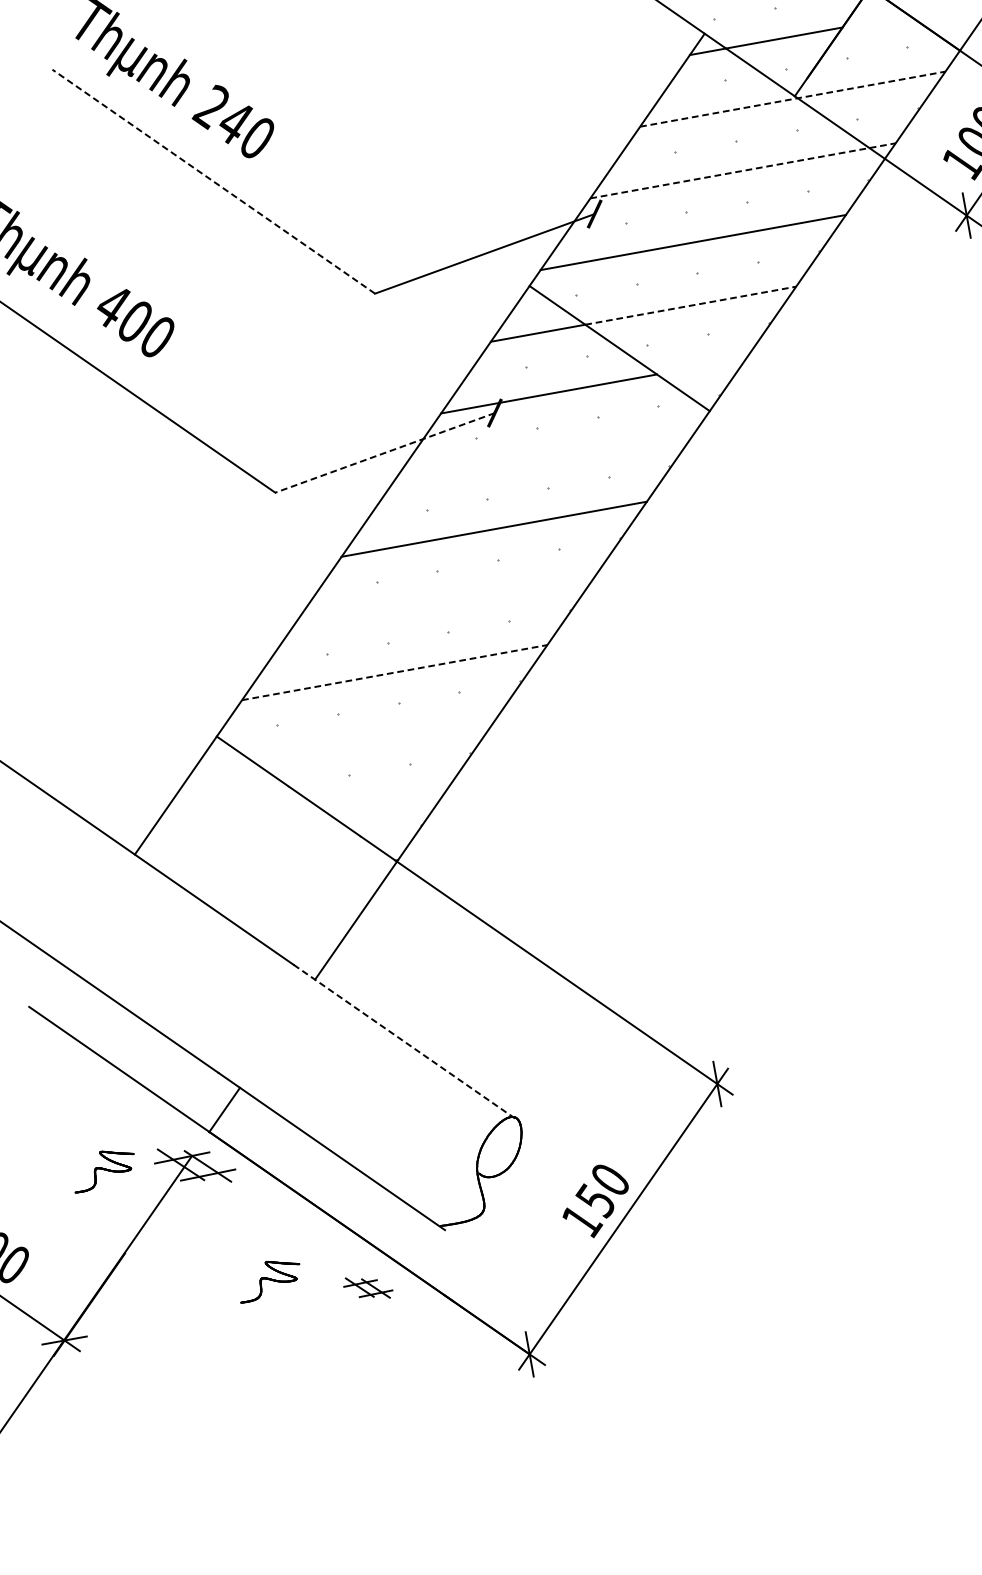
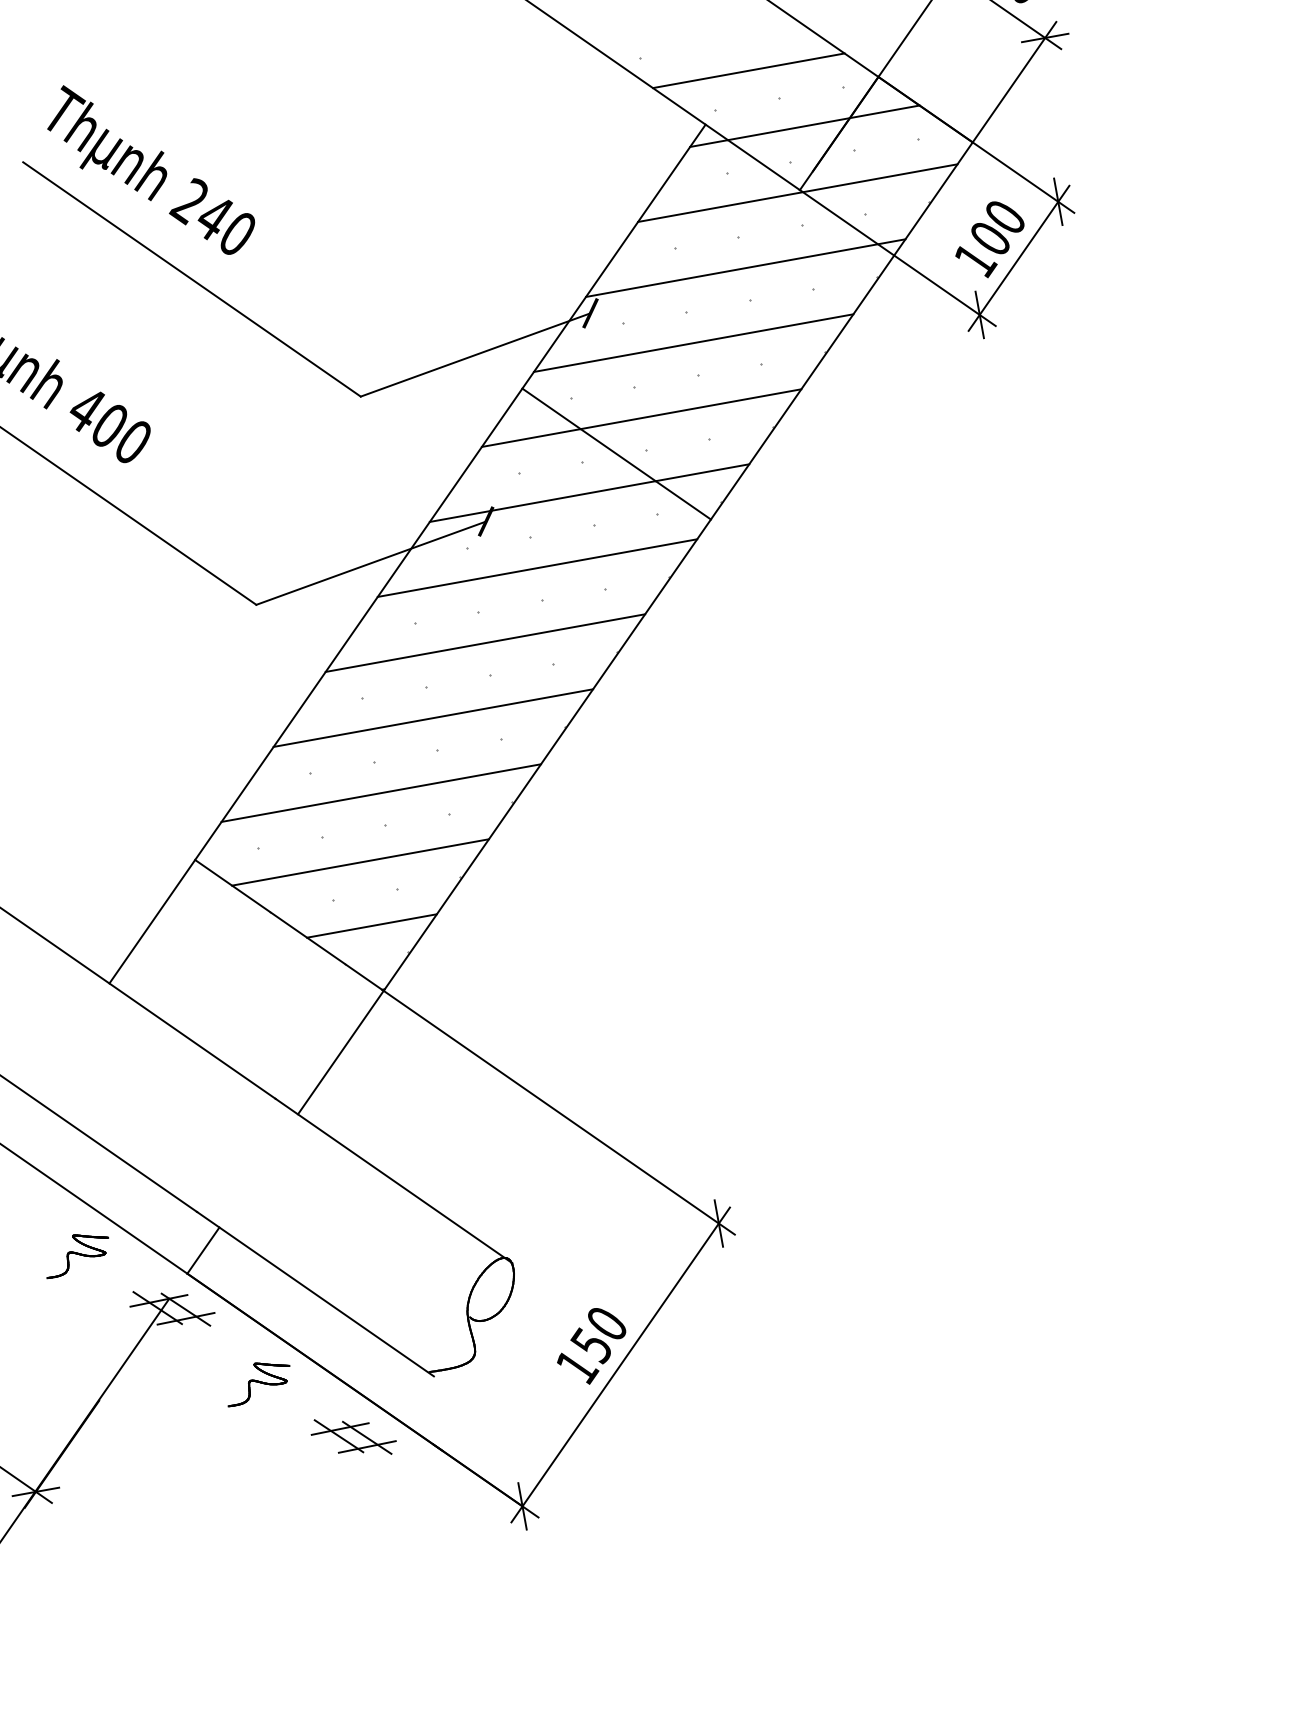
line: (875, 21) -> (884, 111), added
line: (793, 99) -> (798, 193), dashed -> solid
line: (743, 171) -> (746, 268), dashed -> solid
line: (213, 181) -> (191, 279), dashed -> solid
line: (691, 305) -> (691, 409), dashed -> solid
line: (701, 366) -> (702, 472), added
line: (384, 453) -> (370, 563), dashed -> solid
line: (544, 457) -> (537, 567), added
line: (444, 600) -> (433, 717), added
line: (394, 673) -> (381, 793), dashed -> solid
line: (374, 738) -> (360, 862), added
line: (385, 799) -> (371, 925), added
line: (407, 1043) -> (394, 1181), dashed -> solid
part: (104, 1171) -> (77, 1256), moved
part: (269, 1281) -> (258, 1384), moved
part: (368, 1287) -> (353, 1436), size x1.67

